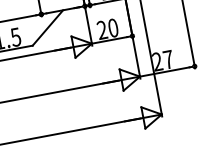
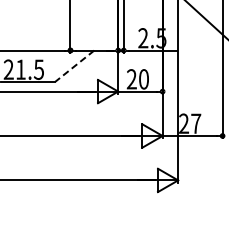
line: (47, 28) -> (74, 66), solid -> dashed

